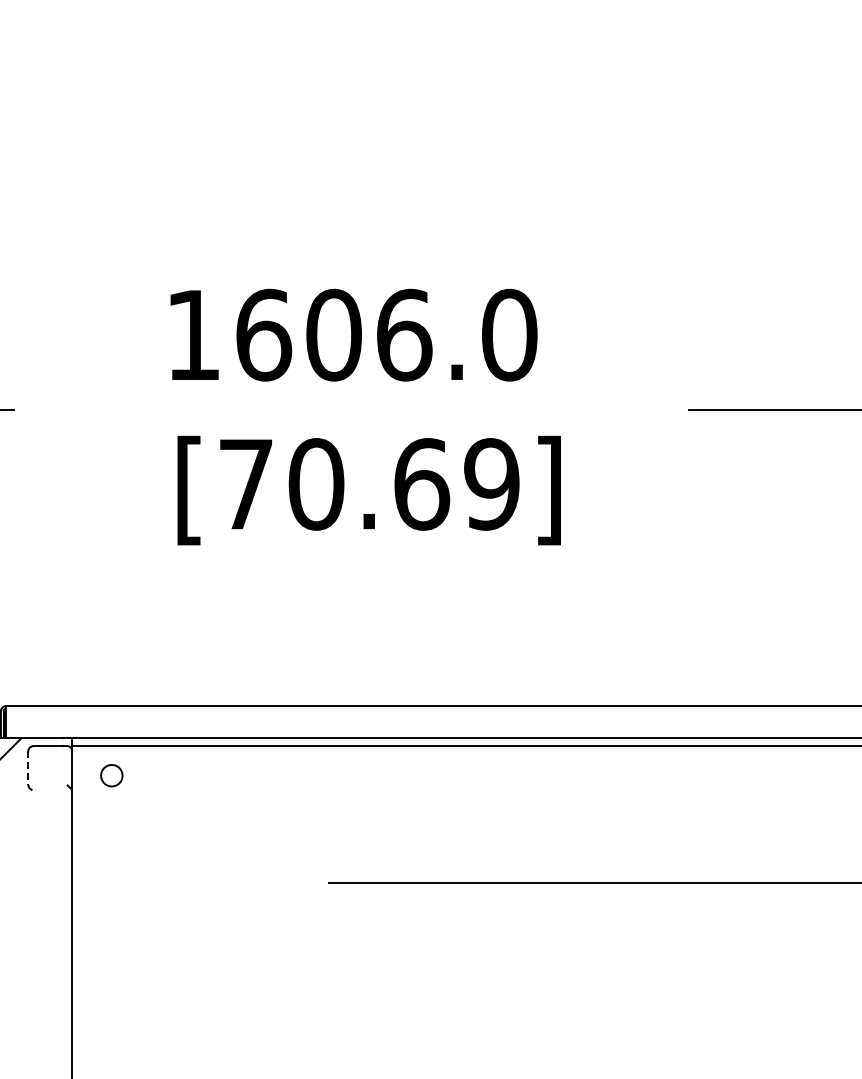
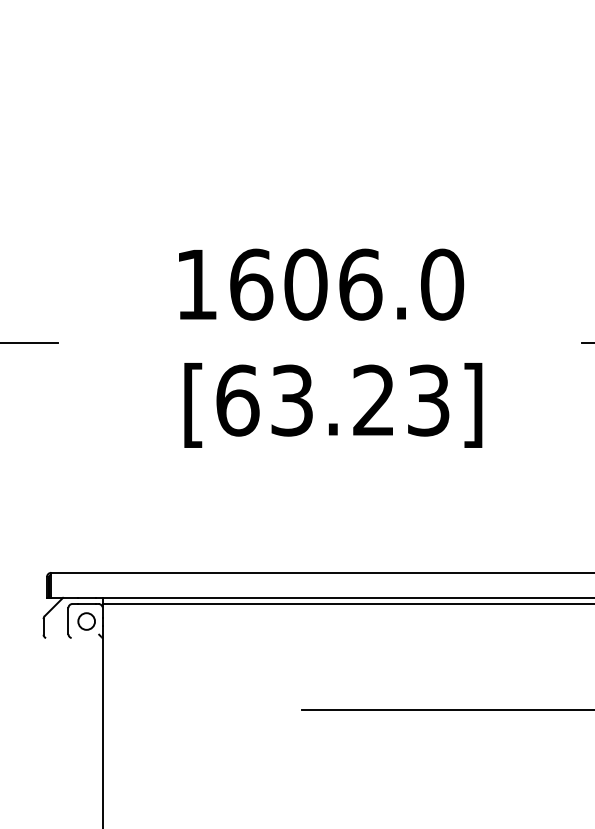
text: (369, 484) -> (333, 400), [70.69] -> [63.23]
line: (28, 768) -> (68, 621), dashed -> solid
circle: (111, 775) -> (86, 621), moved

